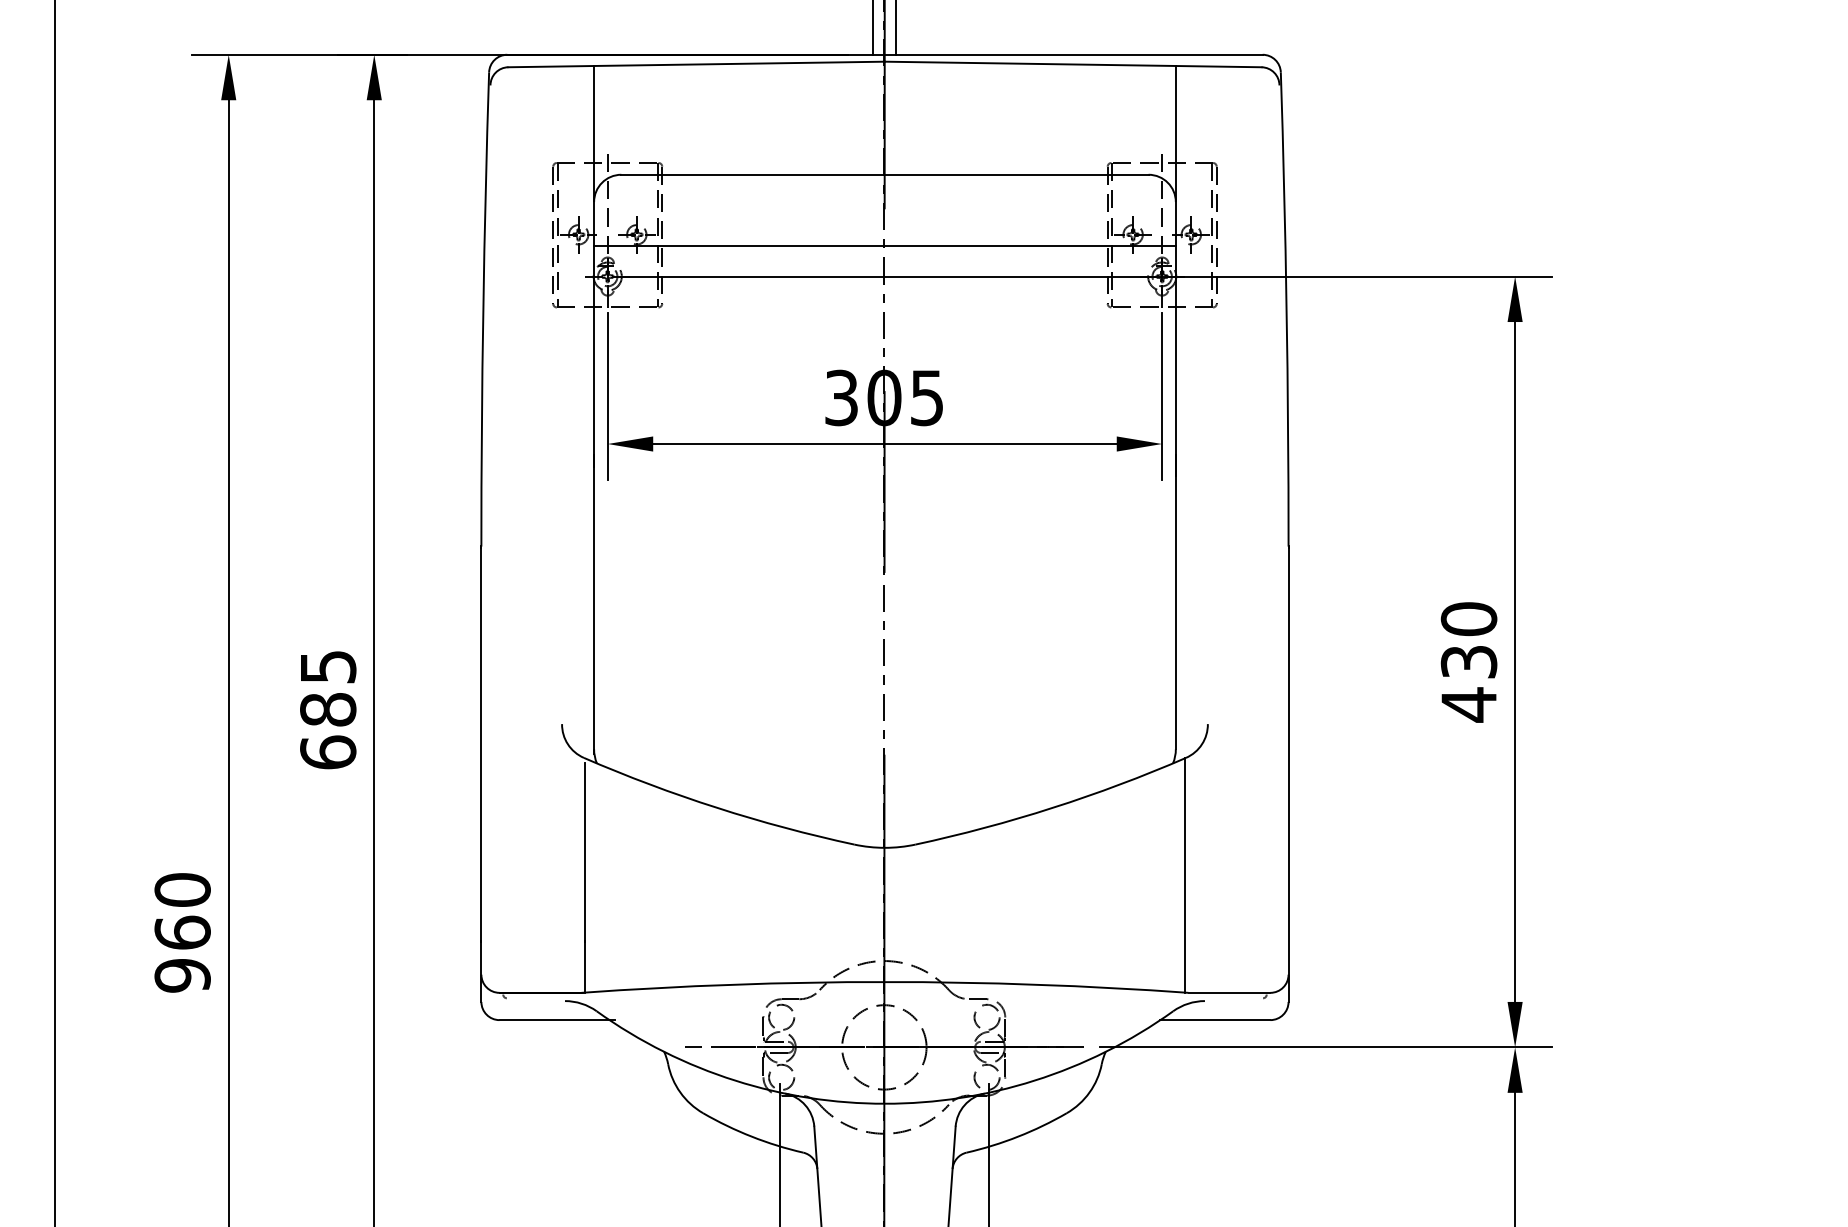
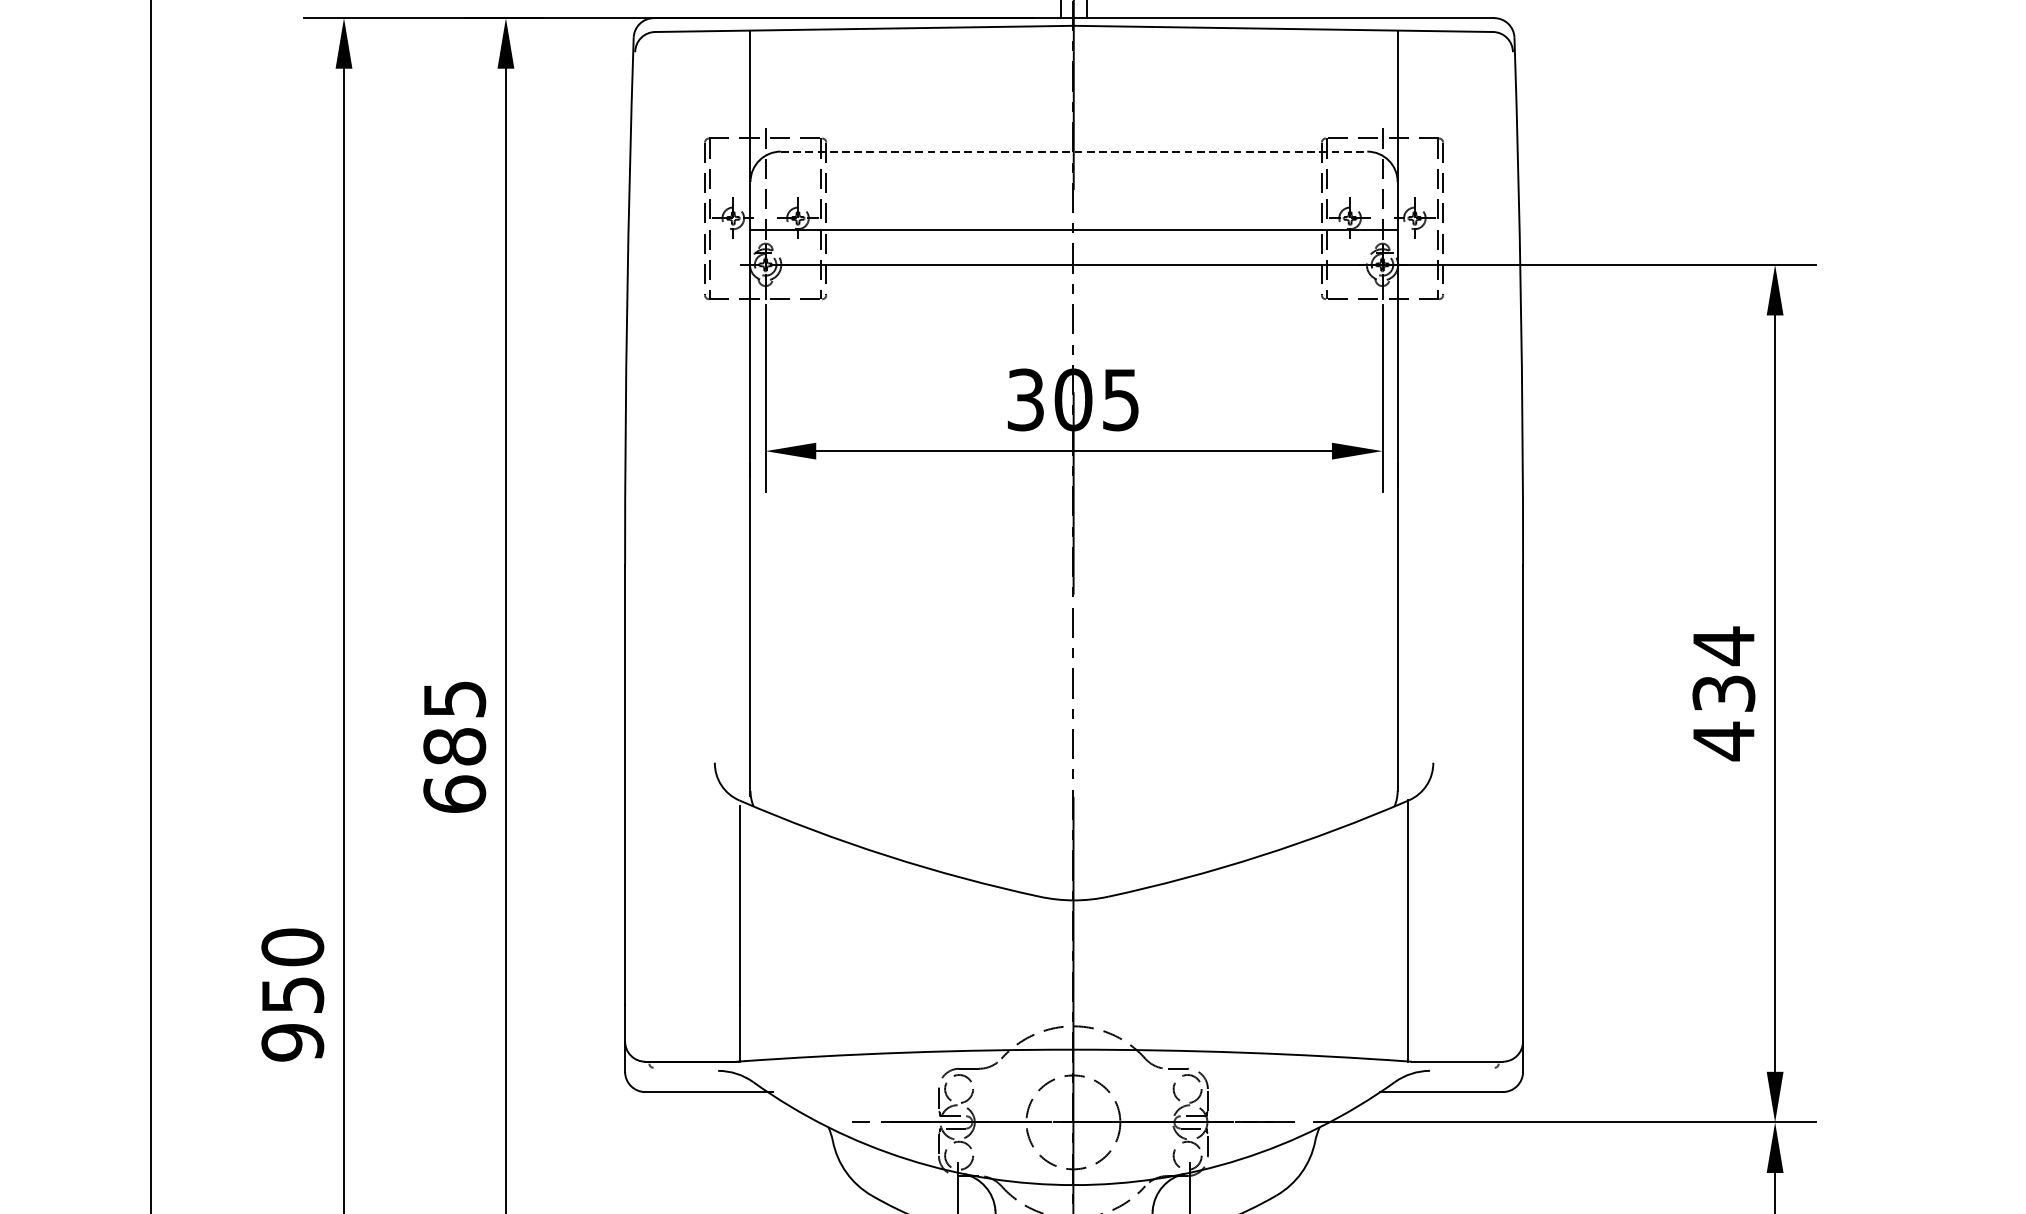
line: (884, 174) -> (1073, 151), solid -> dashed
text: (1468, 619) -> (1723, 646), 430 -> 434
text: (182, 932) -> (292, 994), 960 -> 950

